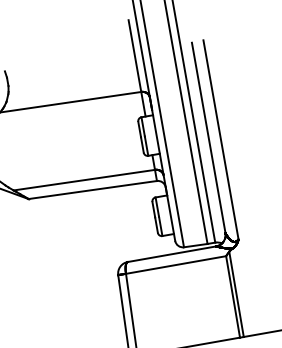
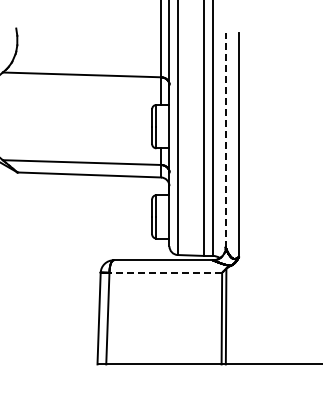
line: (208, 137) -> (225, 139), solid -> dashed
line: (175, 264) -> (165, 272), solid -> dashed

